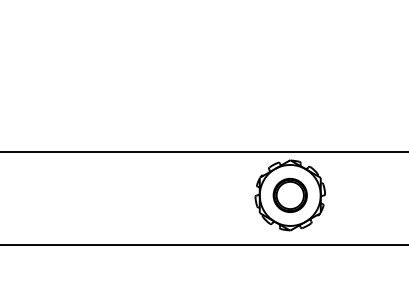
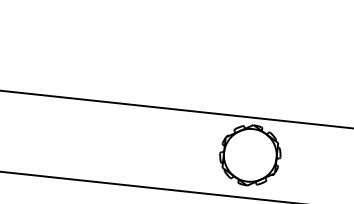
part: (289, 194) -> (249, 154), removed

